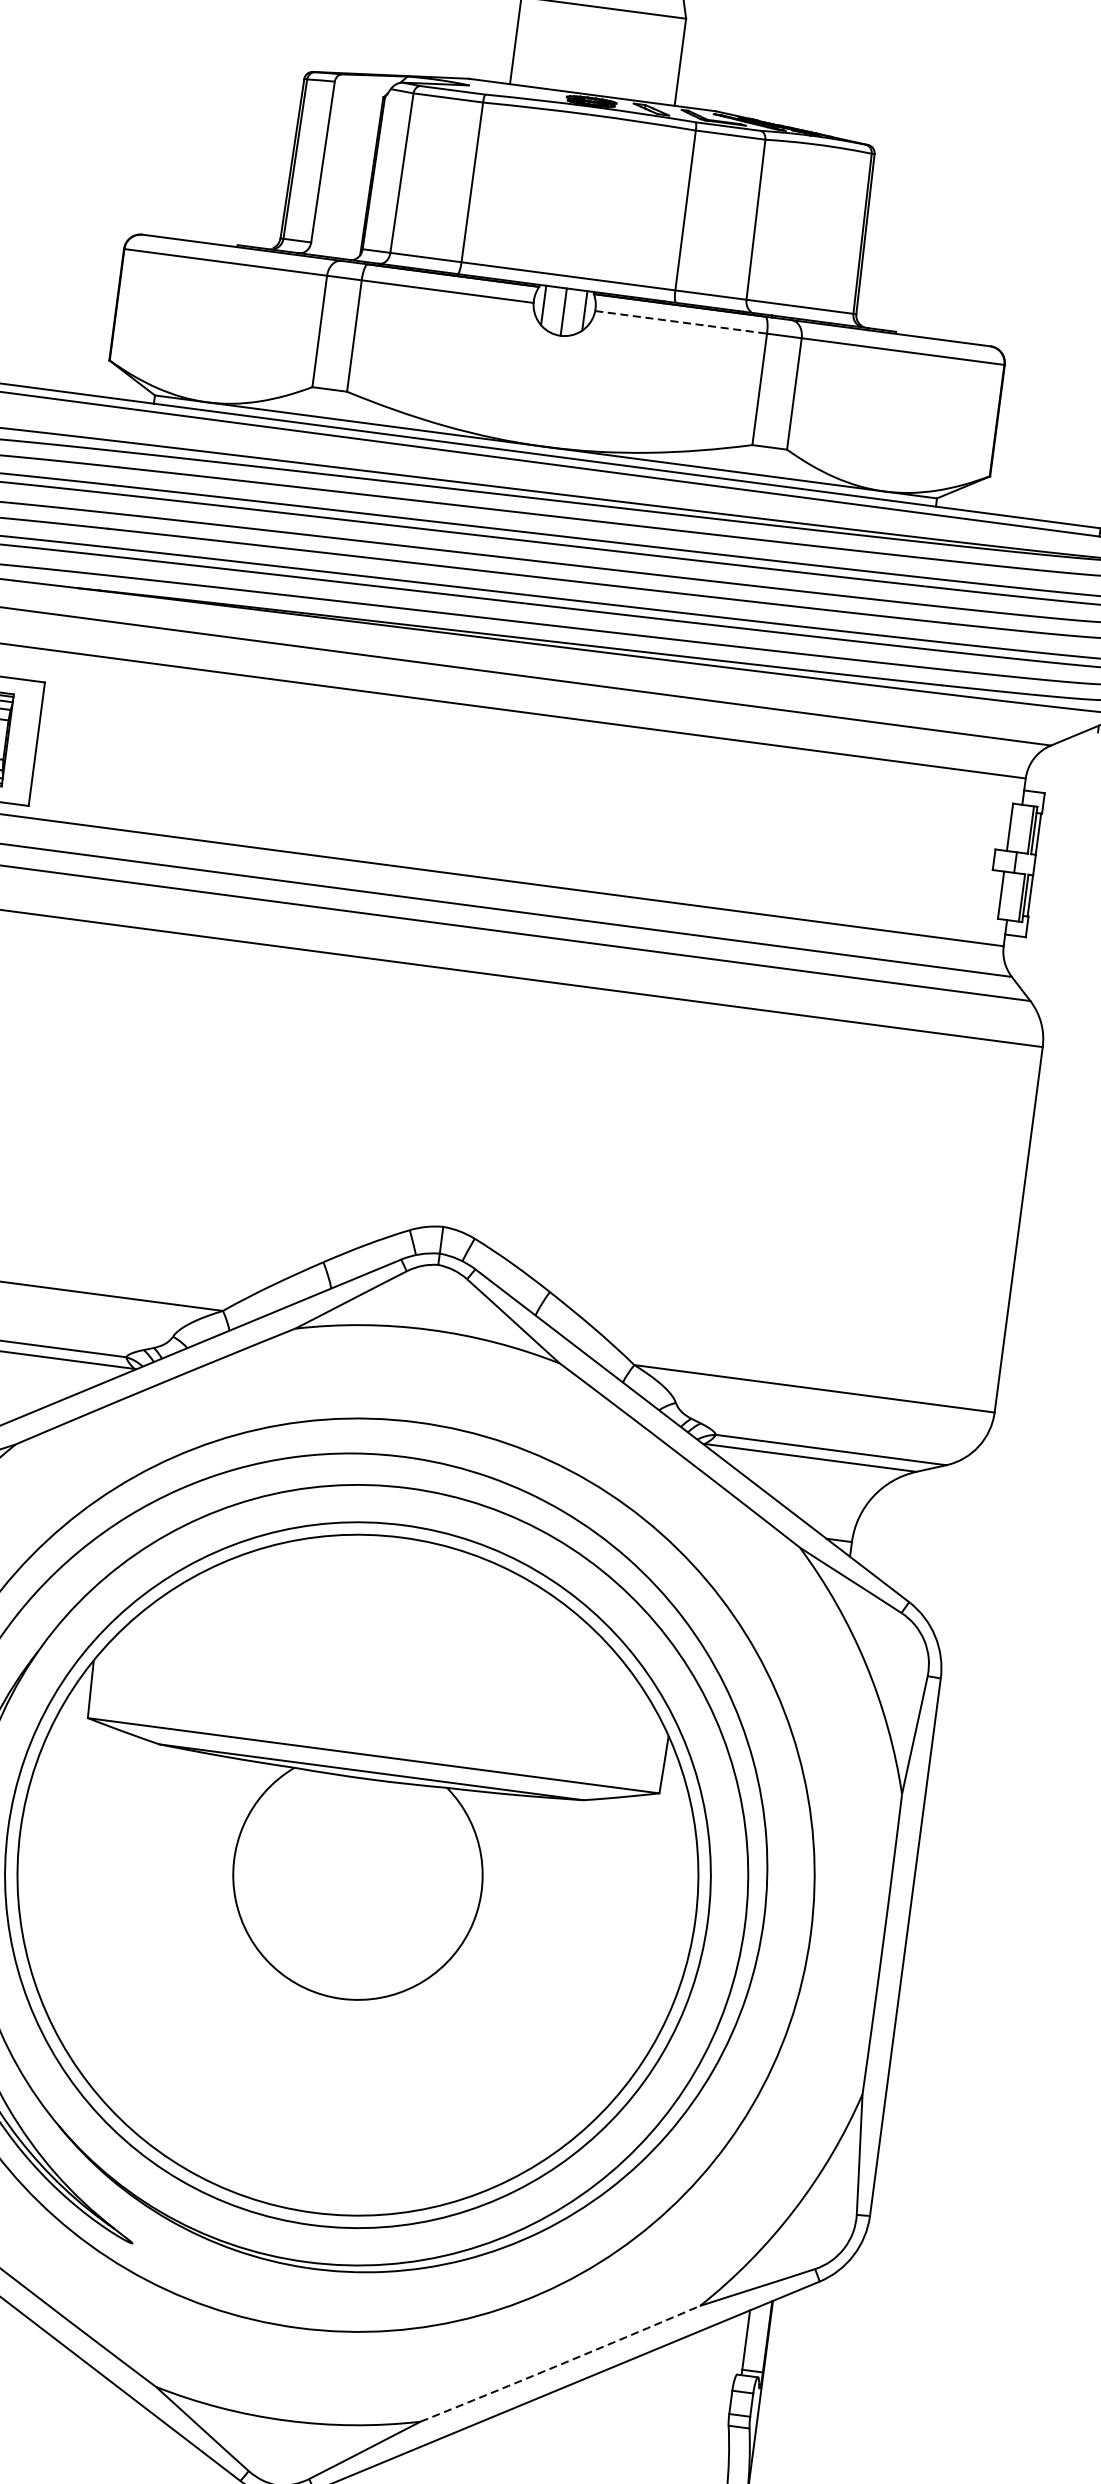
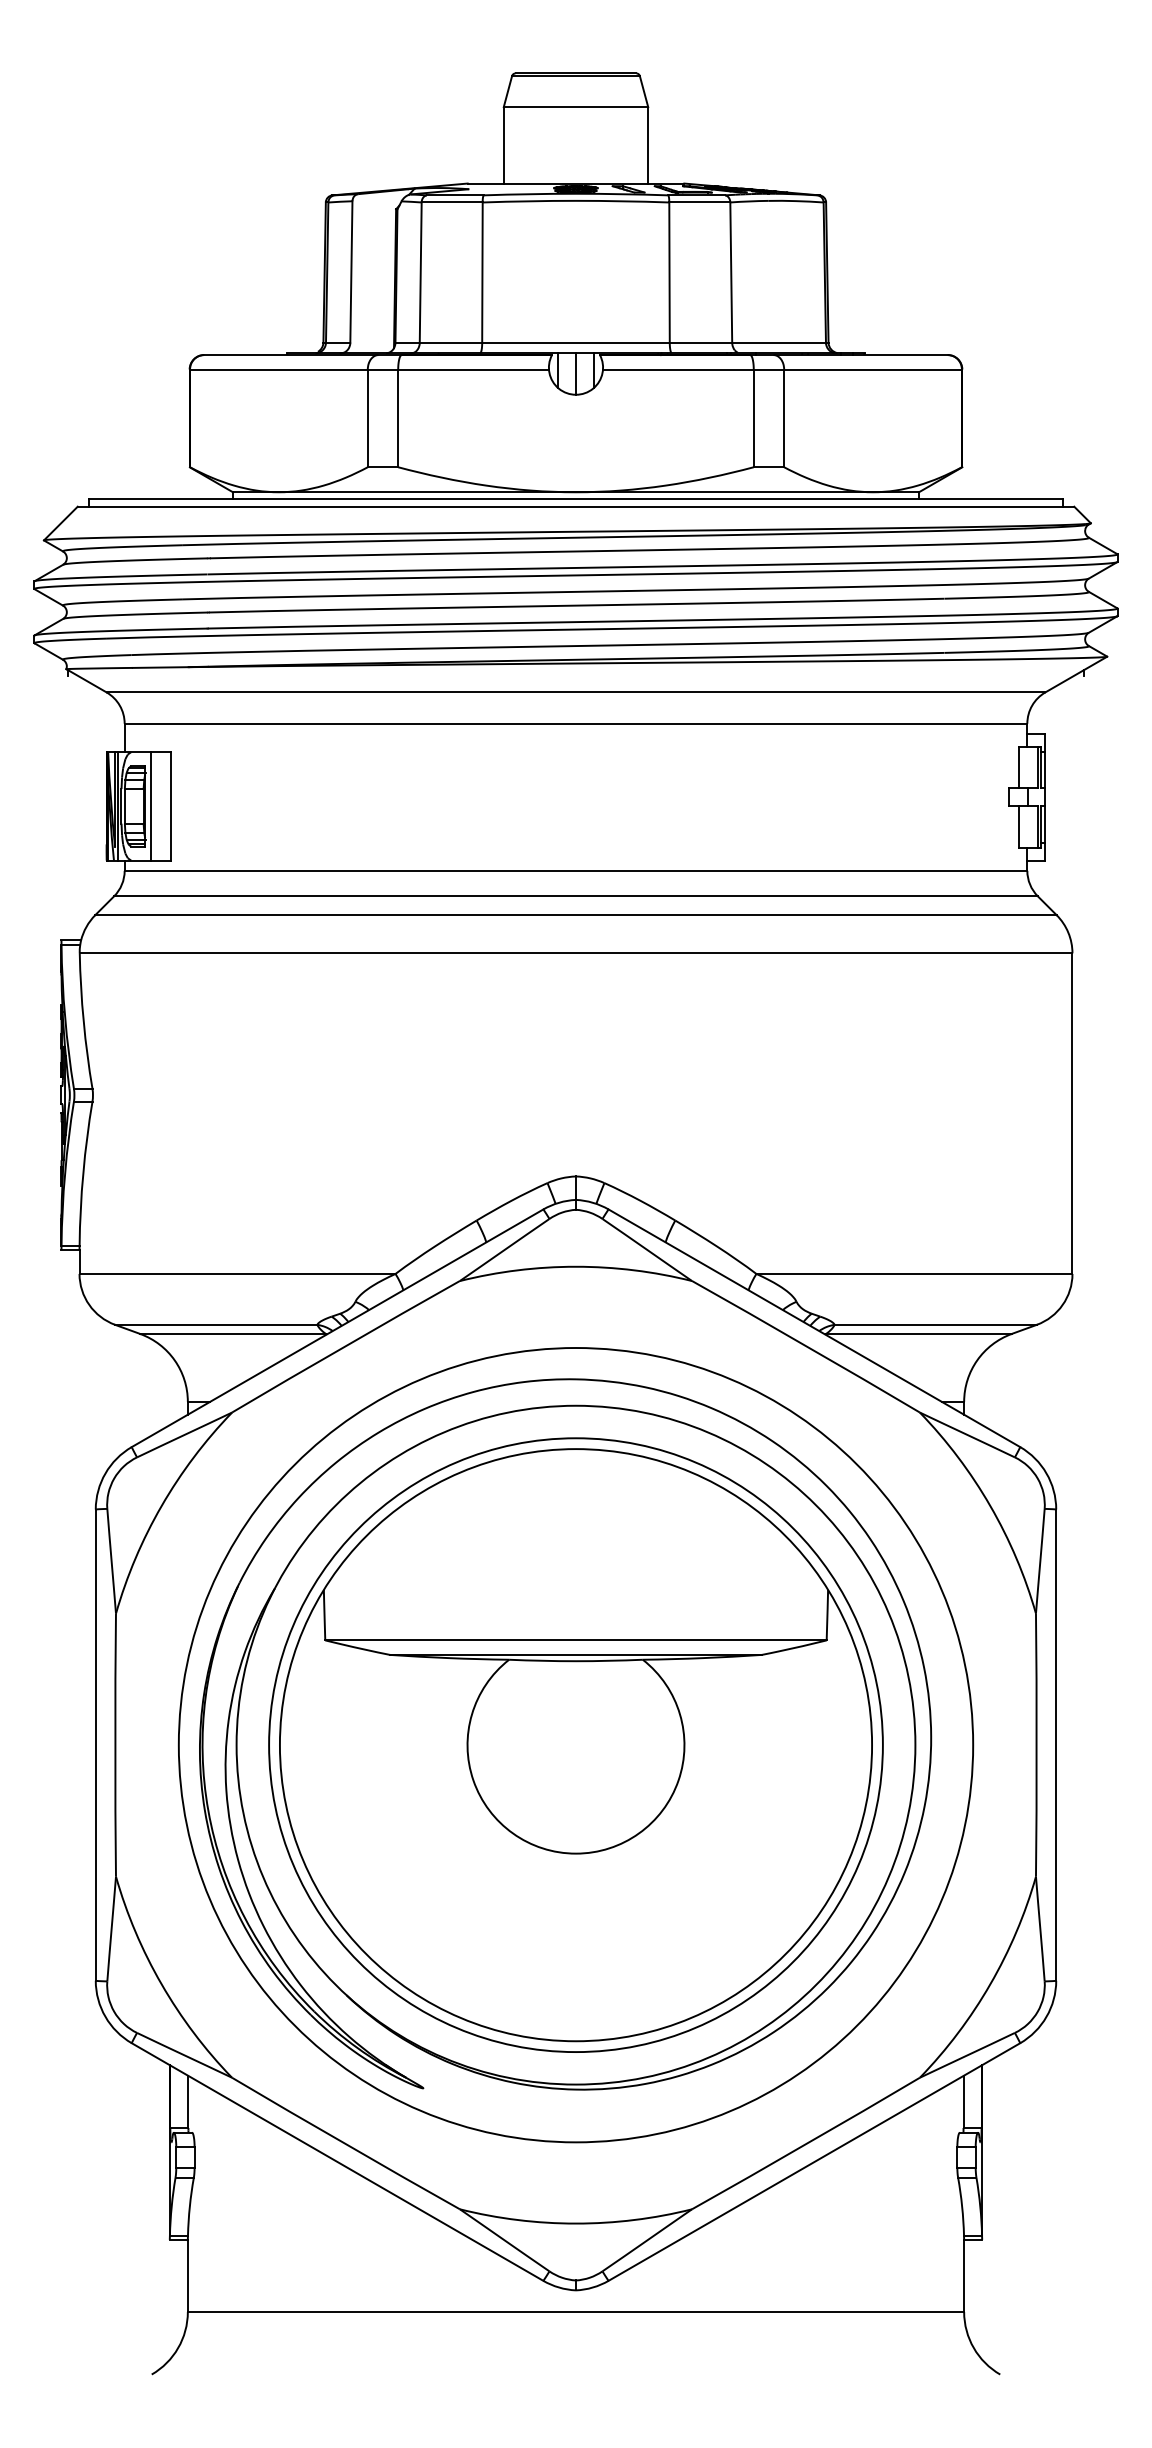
line: (681, 322) -> (678, 369), dashed -> solid
line: (13, 741) -> (150, 806), added
arc: (560, 2365) -> (806, 2144), dashed -> solid

